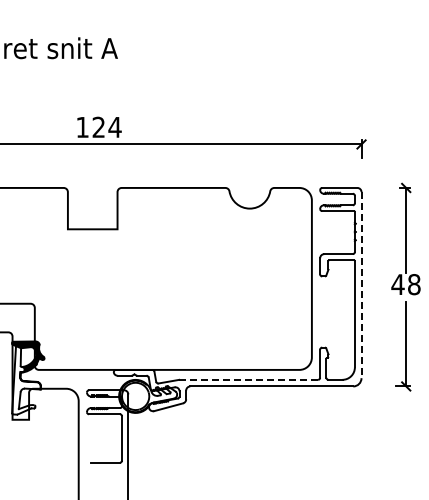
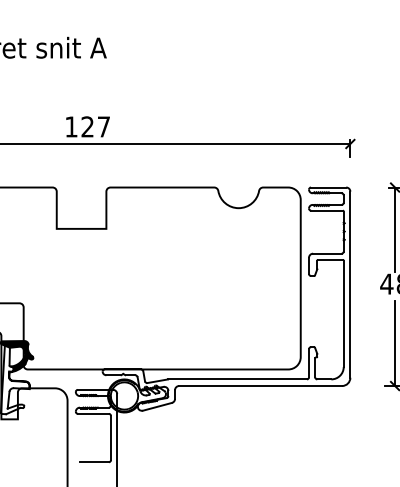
text: (114, 127) -> (103, 127), 124 -> 127
line: (361, 285) -> (350, 285), dashed -> solid
line: (248, 379) -> (237, 379), dashed -> solid

